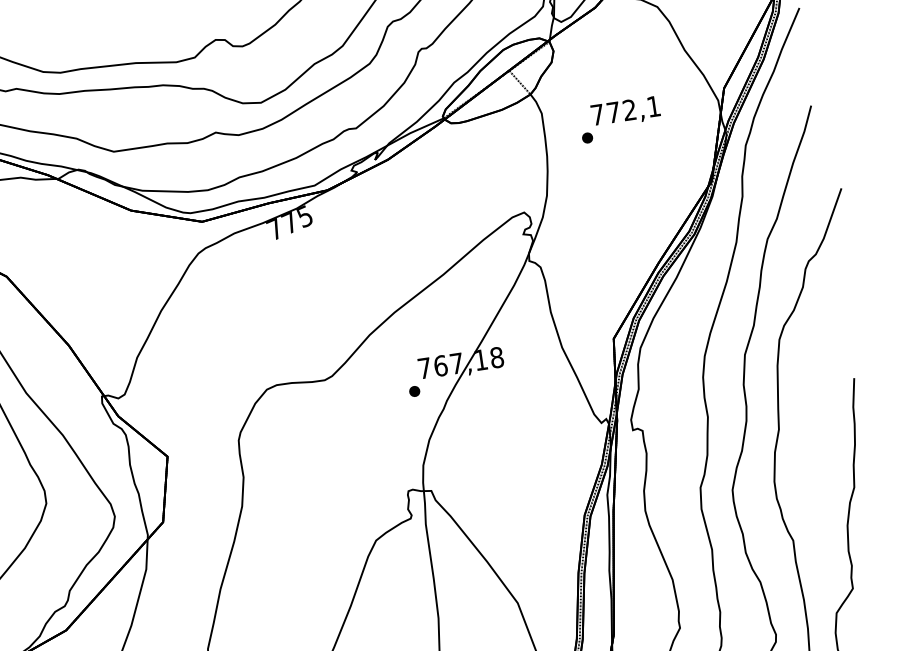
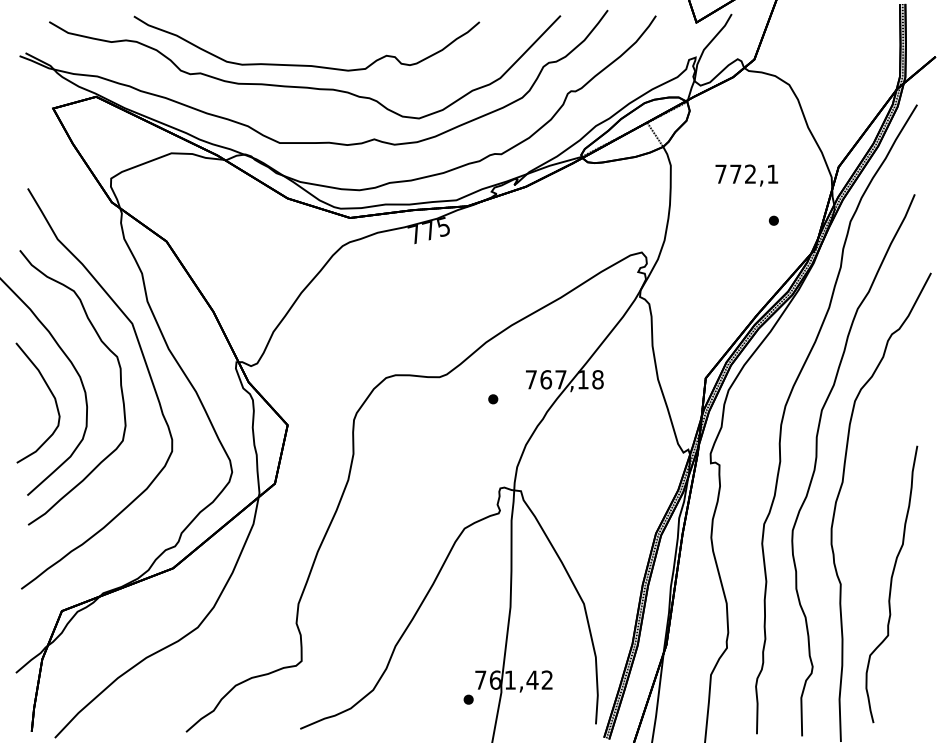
part: (587, 137) -> (773, 220), moved
part: (415, 391) -> (493, 399), moved

